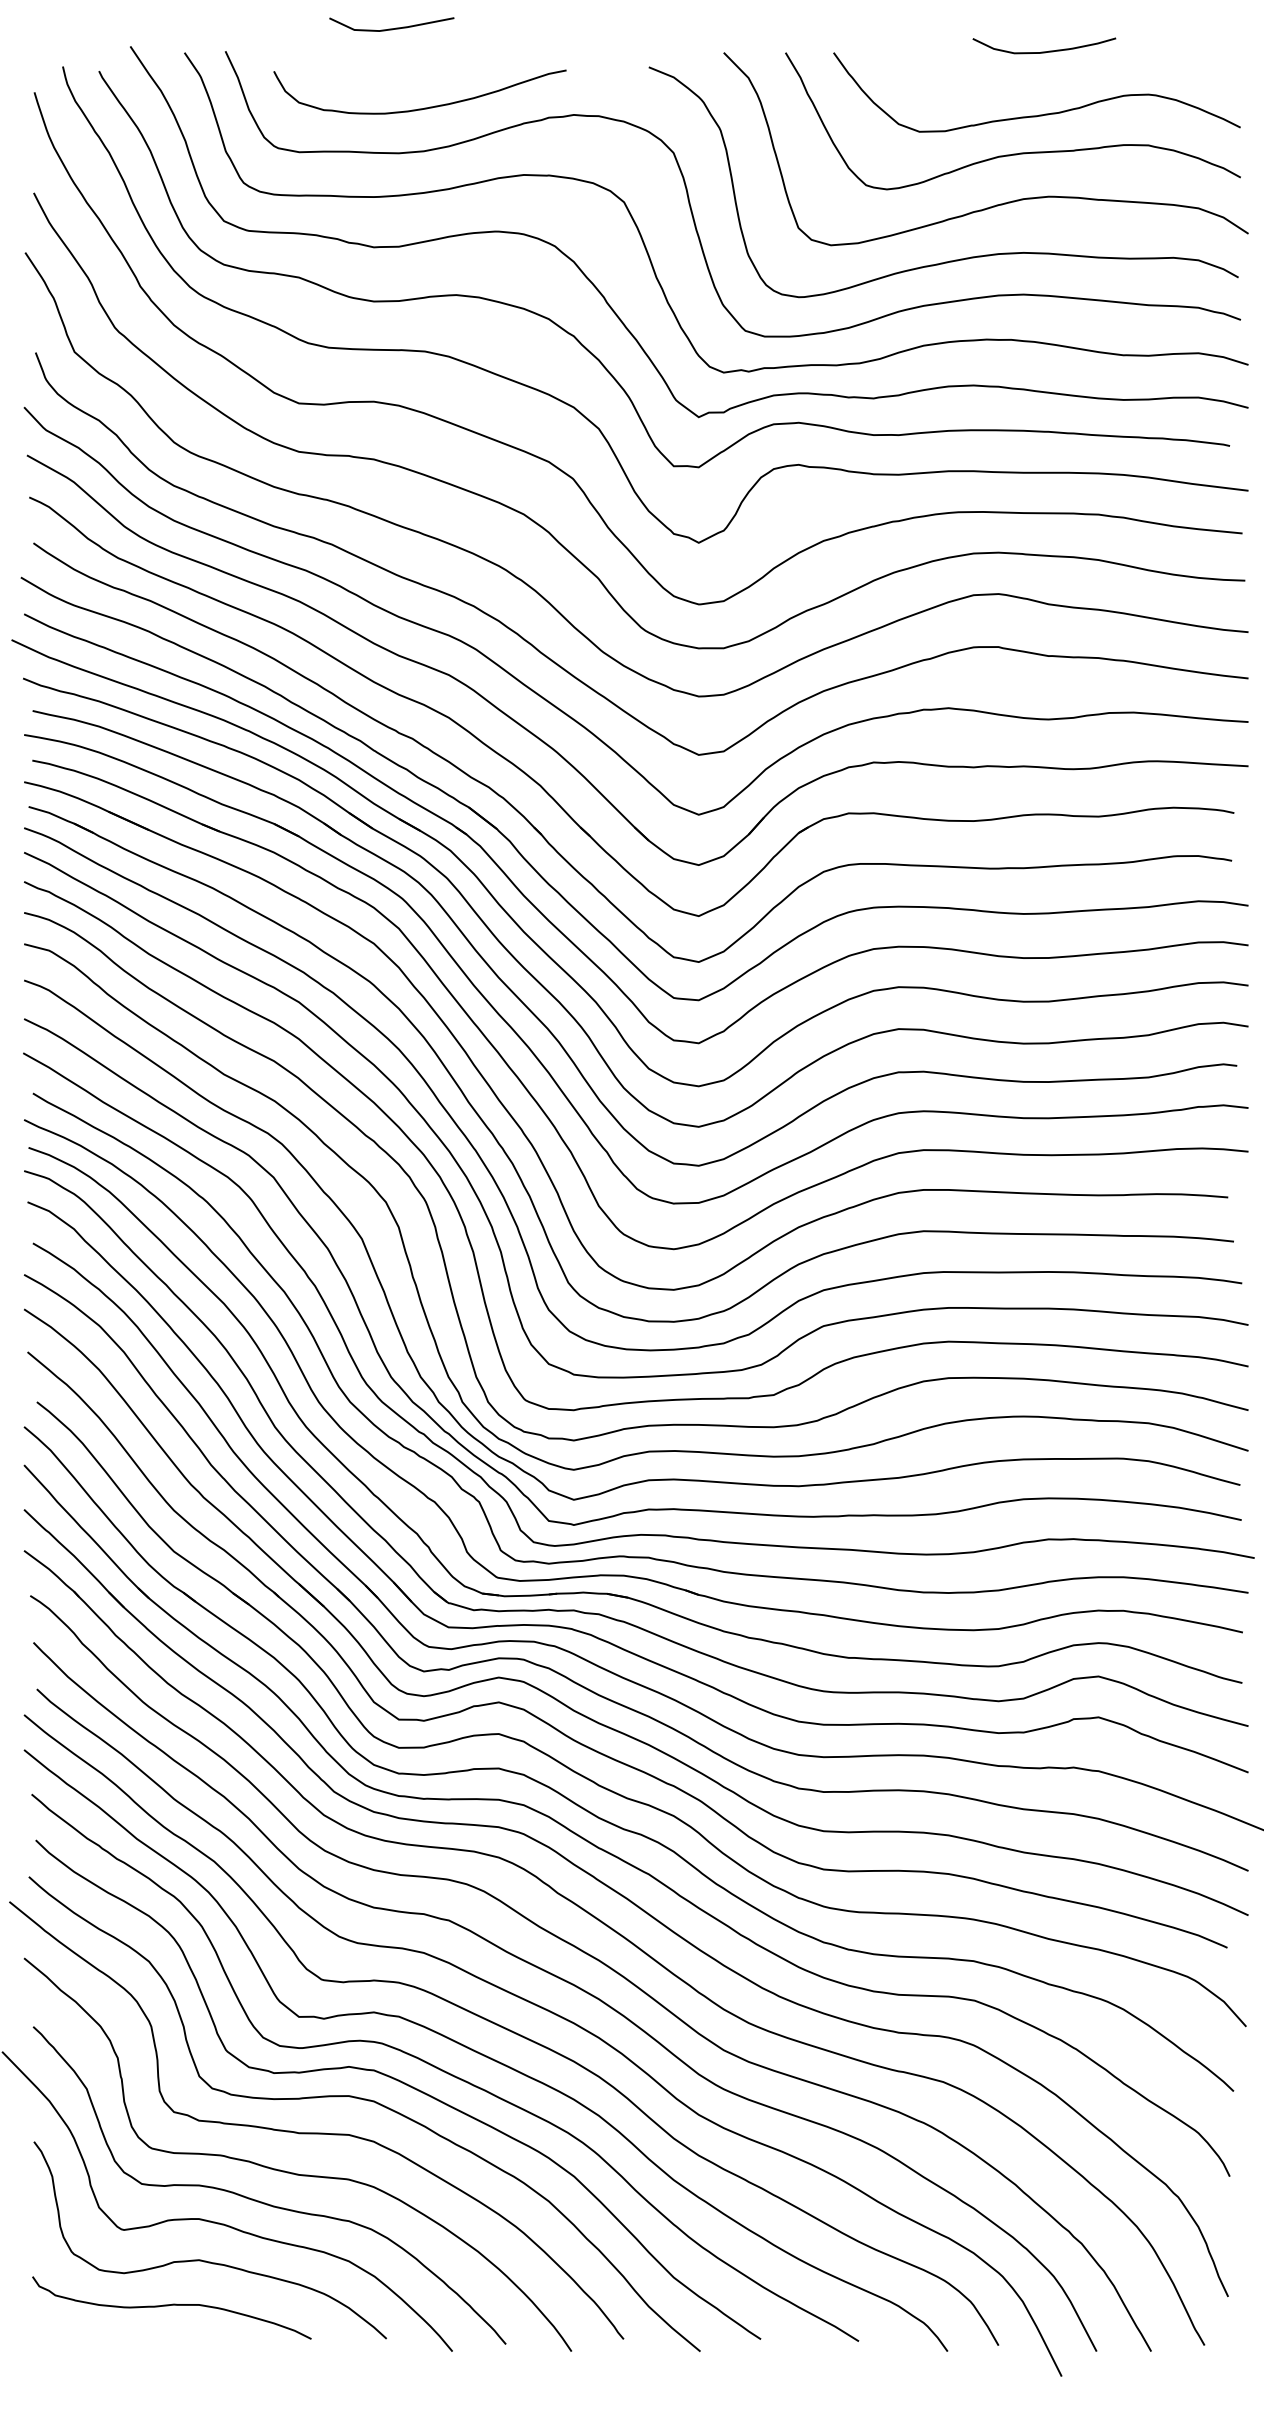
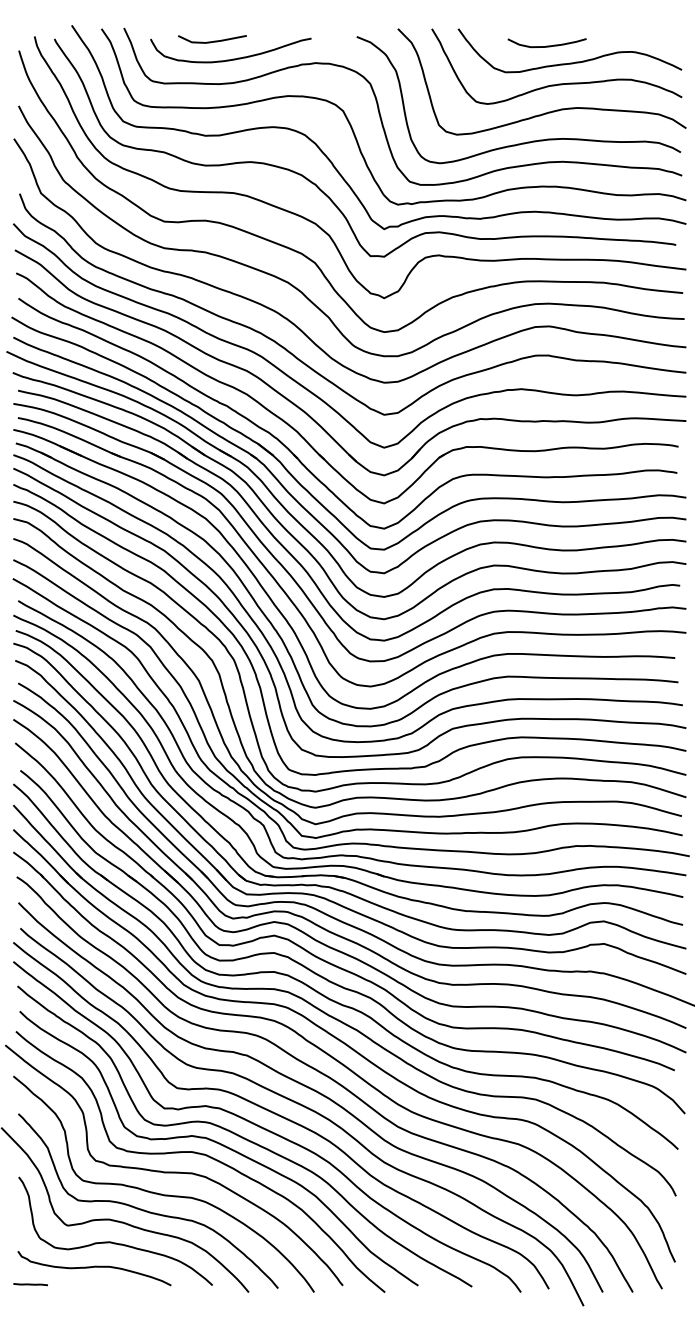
line: (391, 28) -> (212, 41), moved
curve: (1043, 50) -> (546, 45), moved
line: (55, 2337) -> (30, 1284), added

